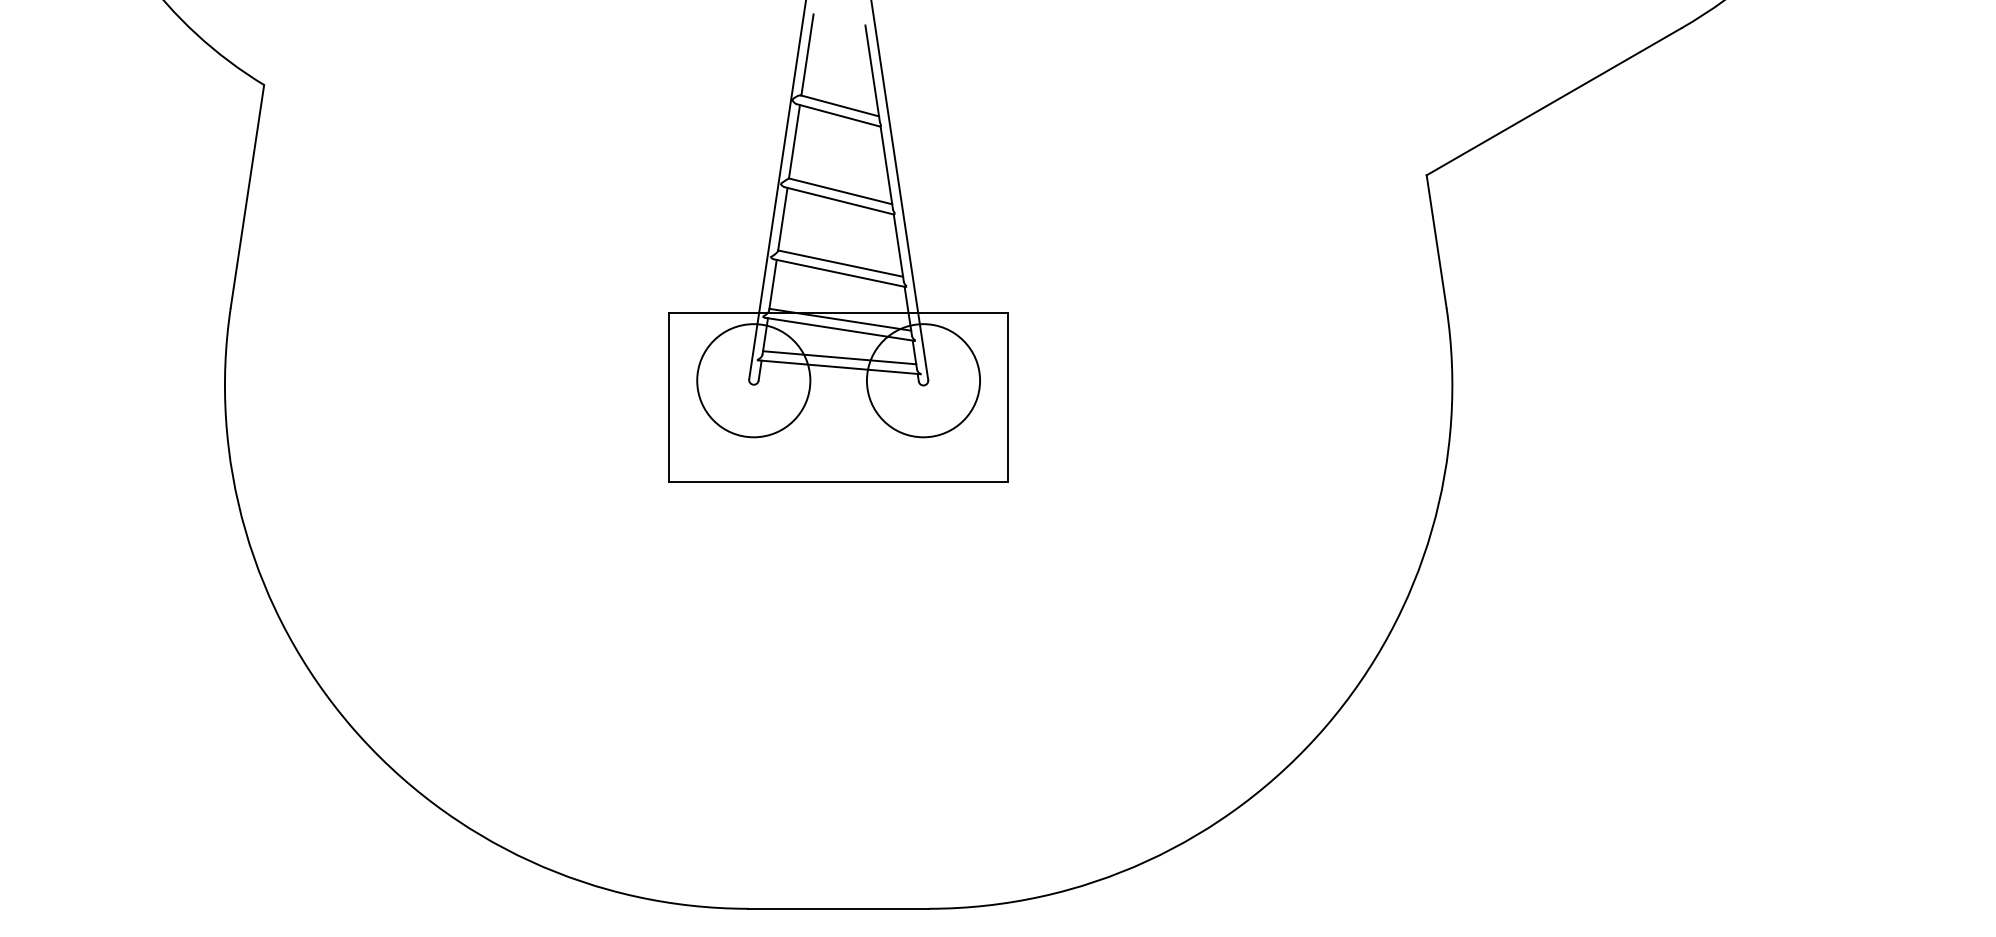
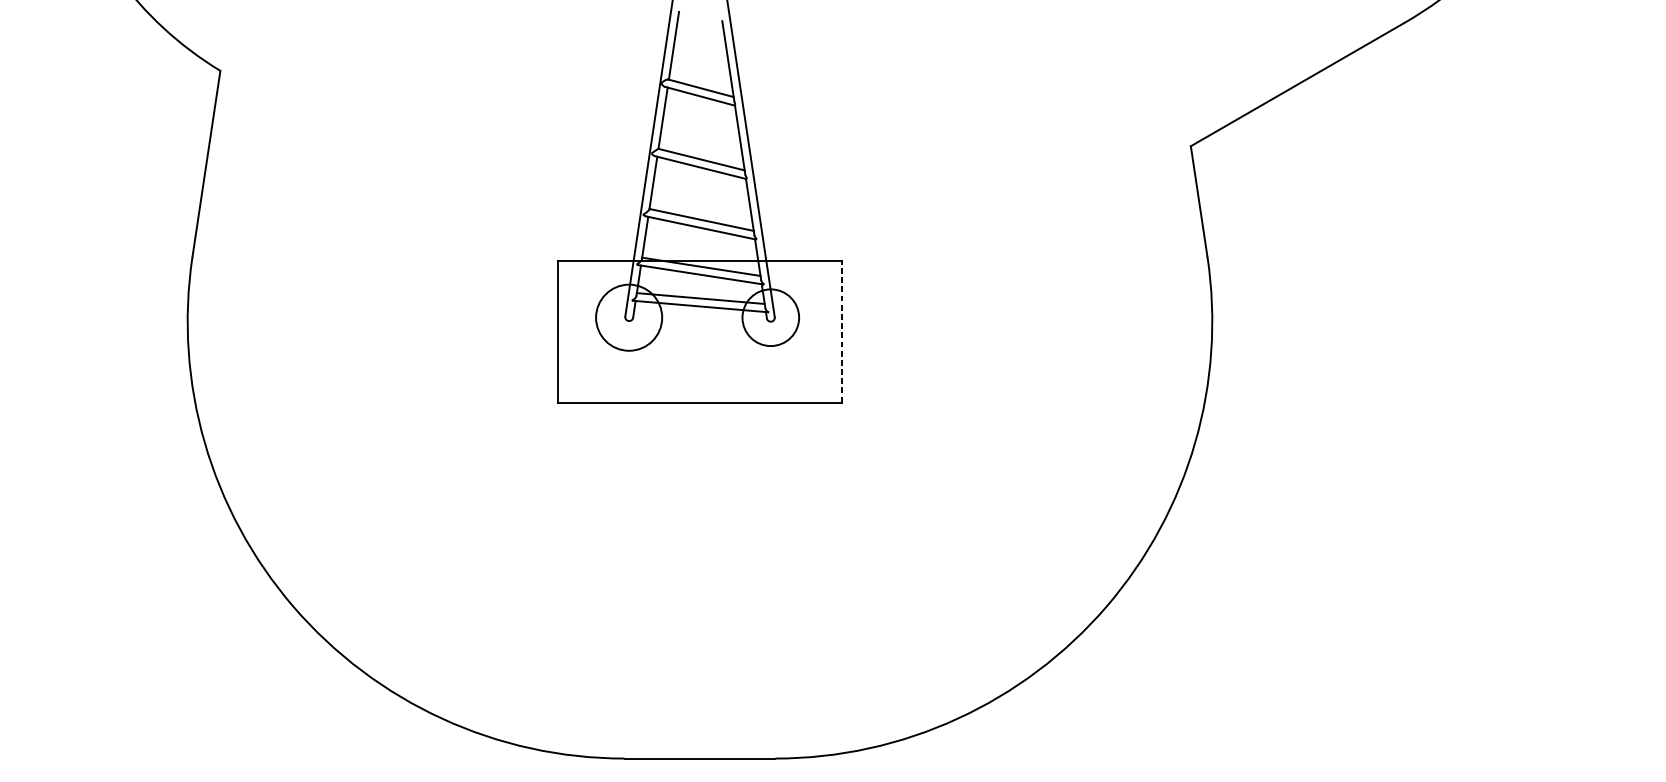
circle: (753, 380) -> (628, 317), size x0.7
circle: (923, 380) -> (770, 317), size x0.6
line: (1008, 397) -> (841, 331), solid -> dashed

